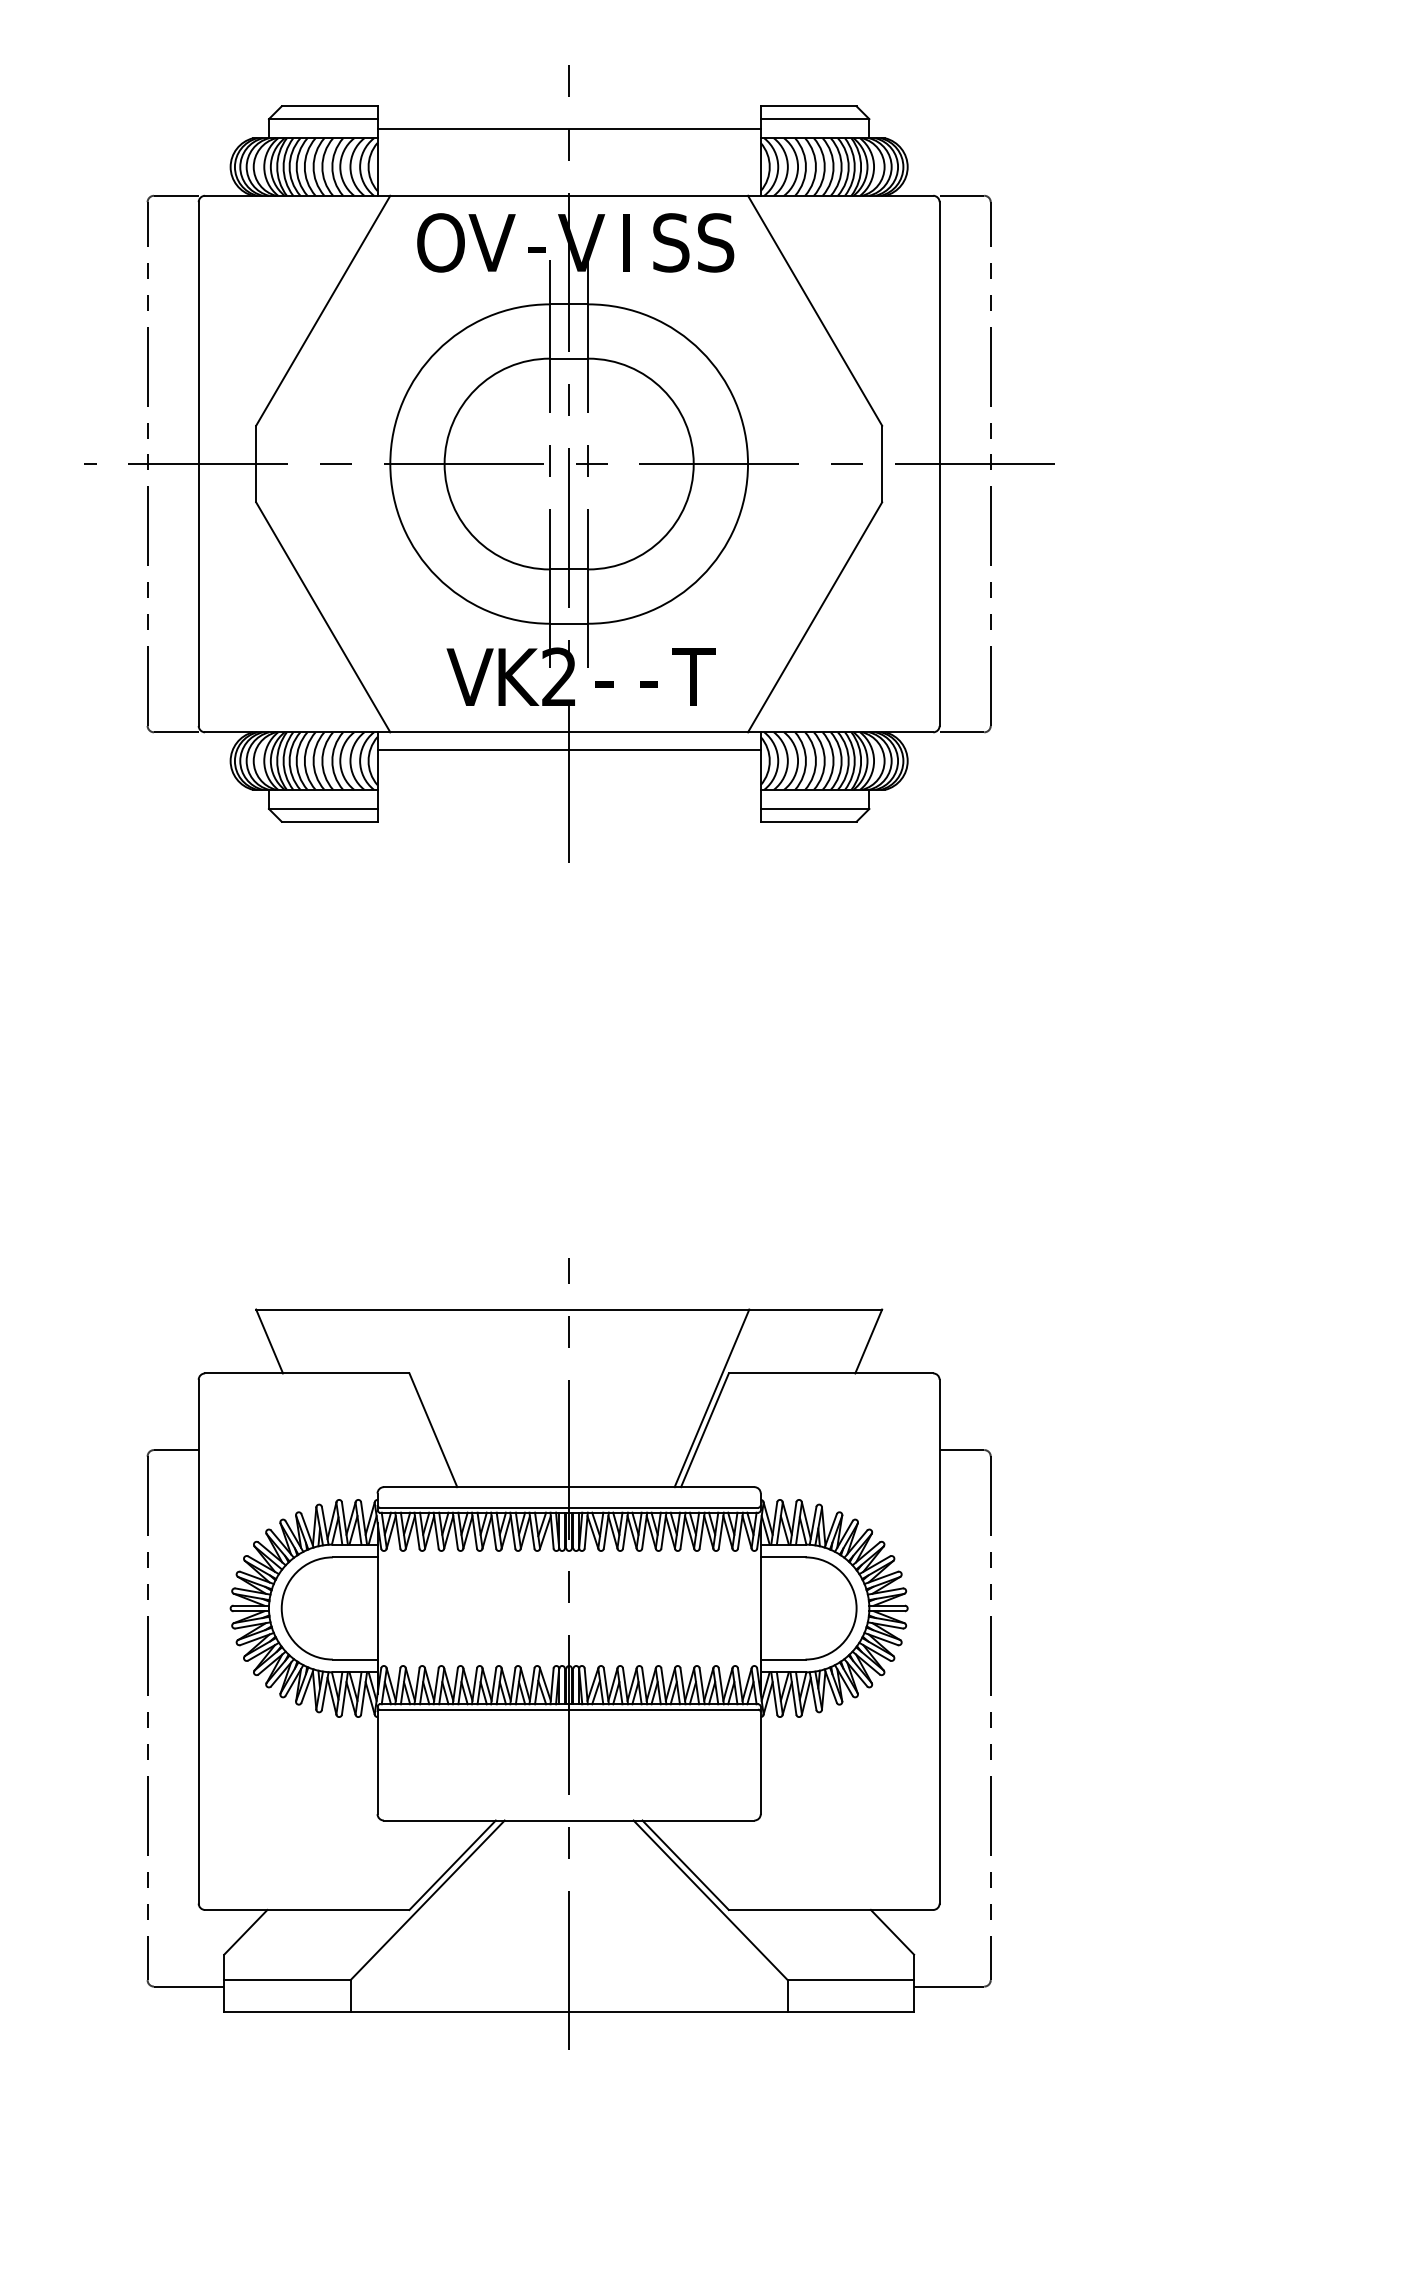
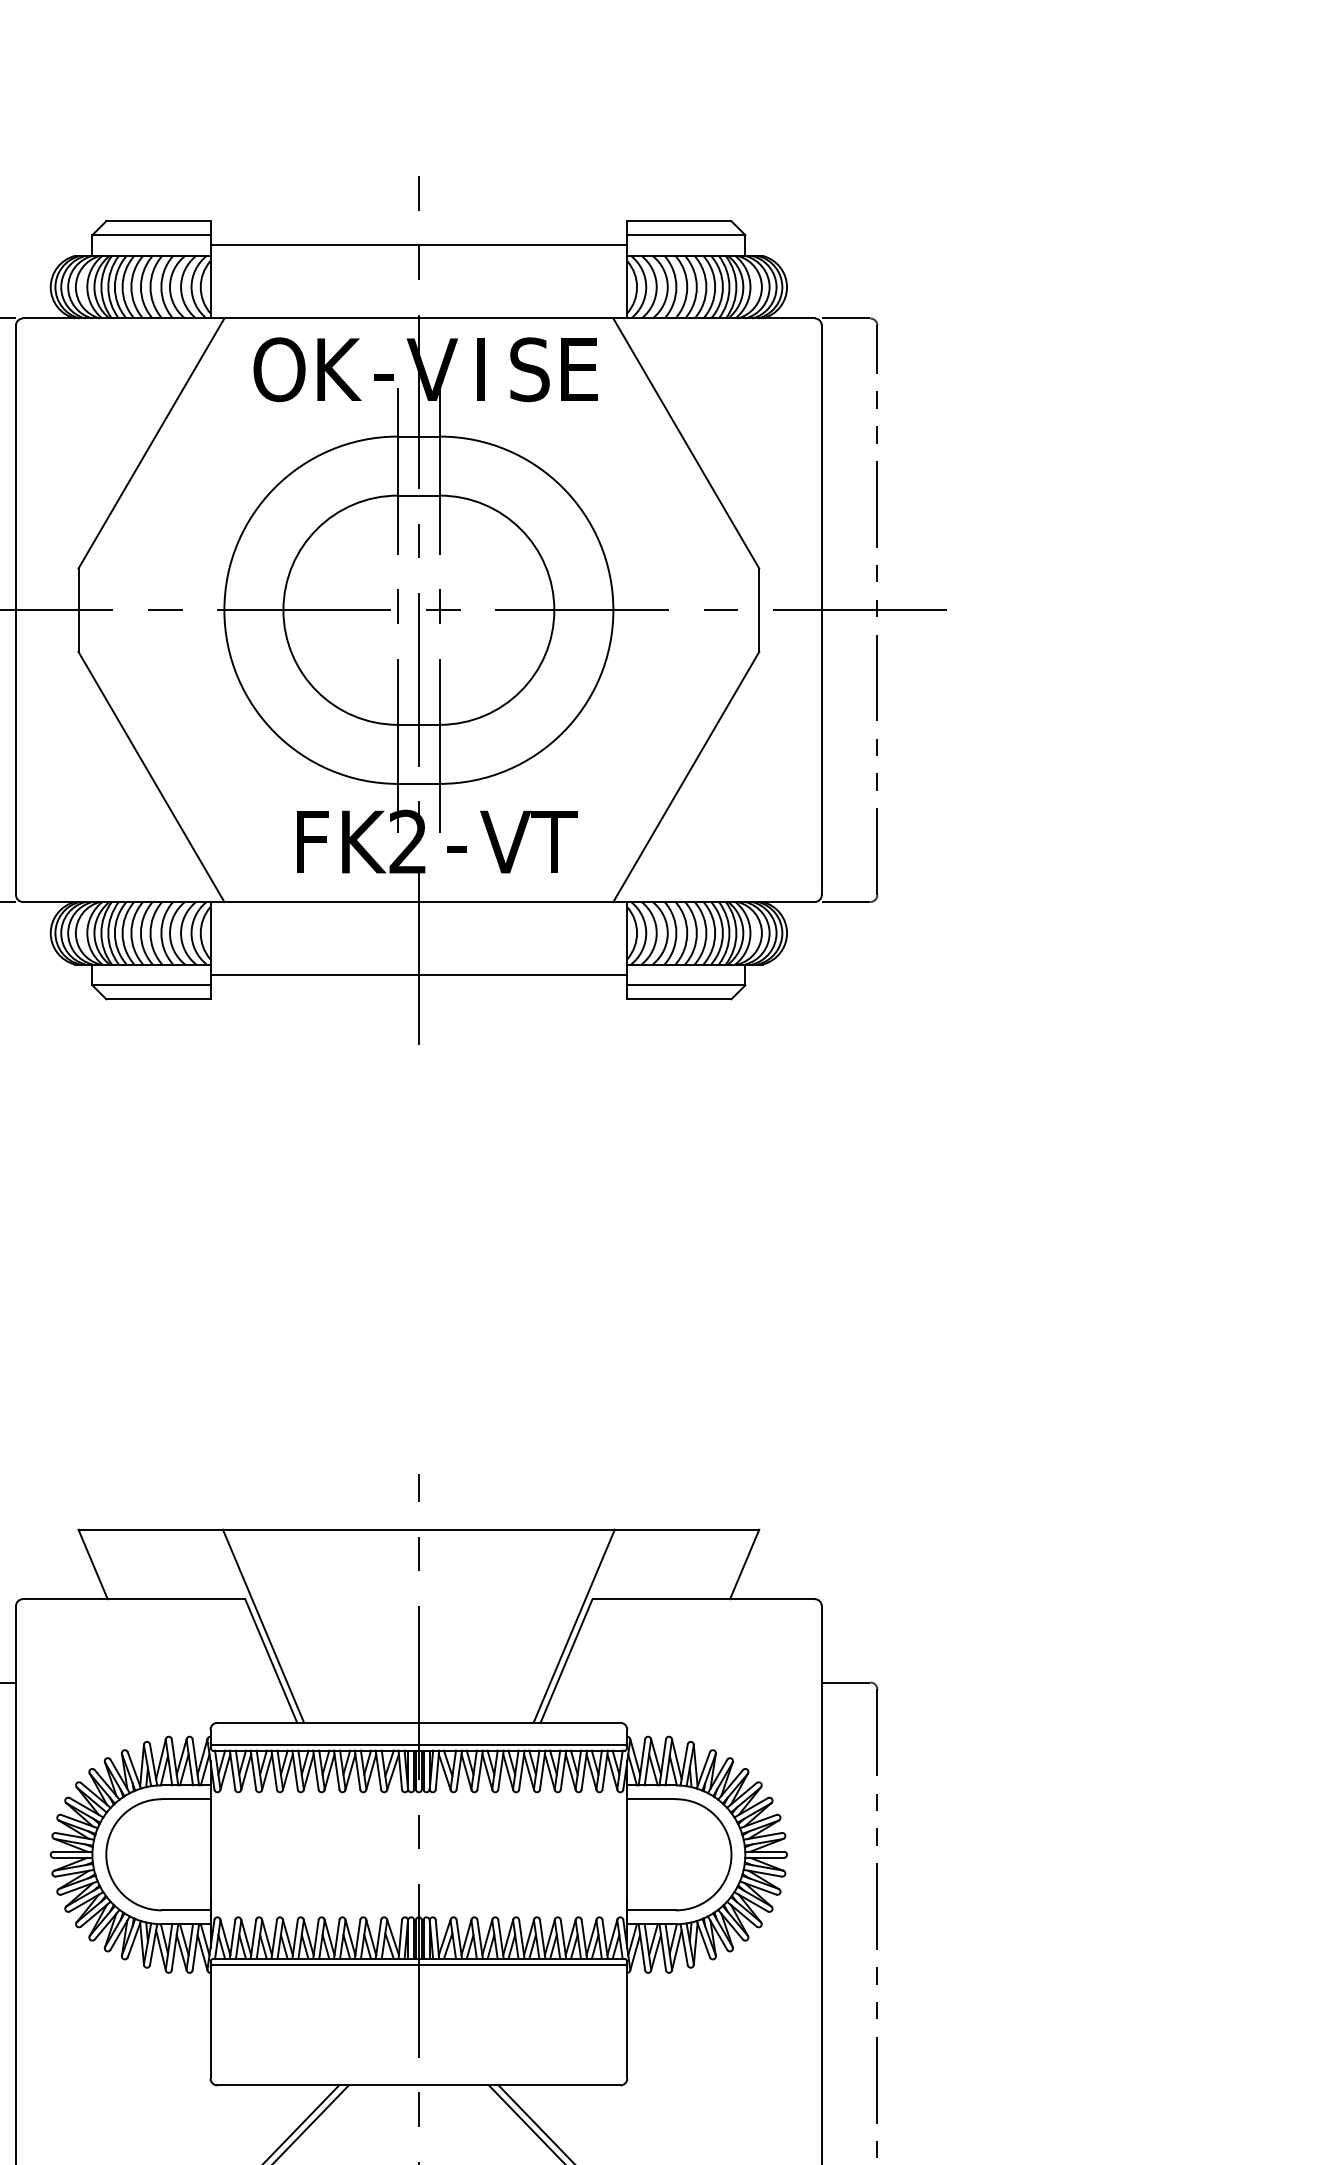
text: (492, 242) -> (335, 369), V -> K
text: (716, 242) -> (579, 369), S -> E
text: (469, 676) -> (310, 841), V -> F
text: (648, 676) -> (505, 841), - -> V
line: (568, 749) -> (418, 975), moved
line: (426, 1398) -> (263, 1626), added

